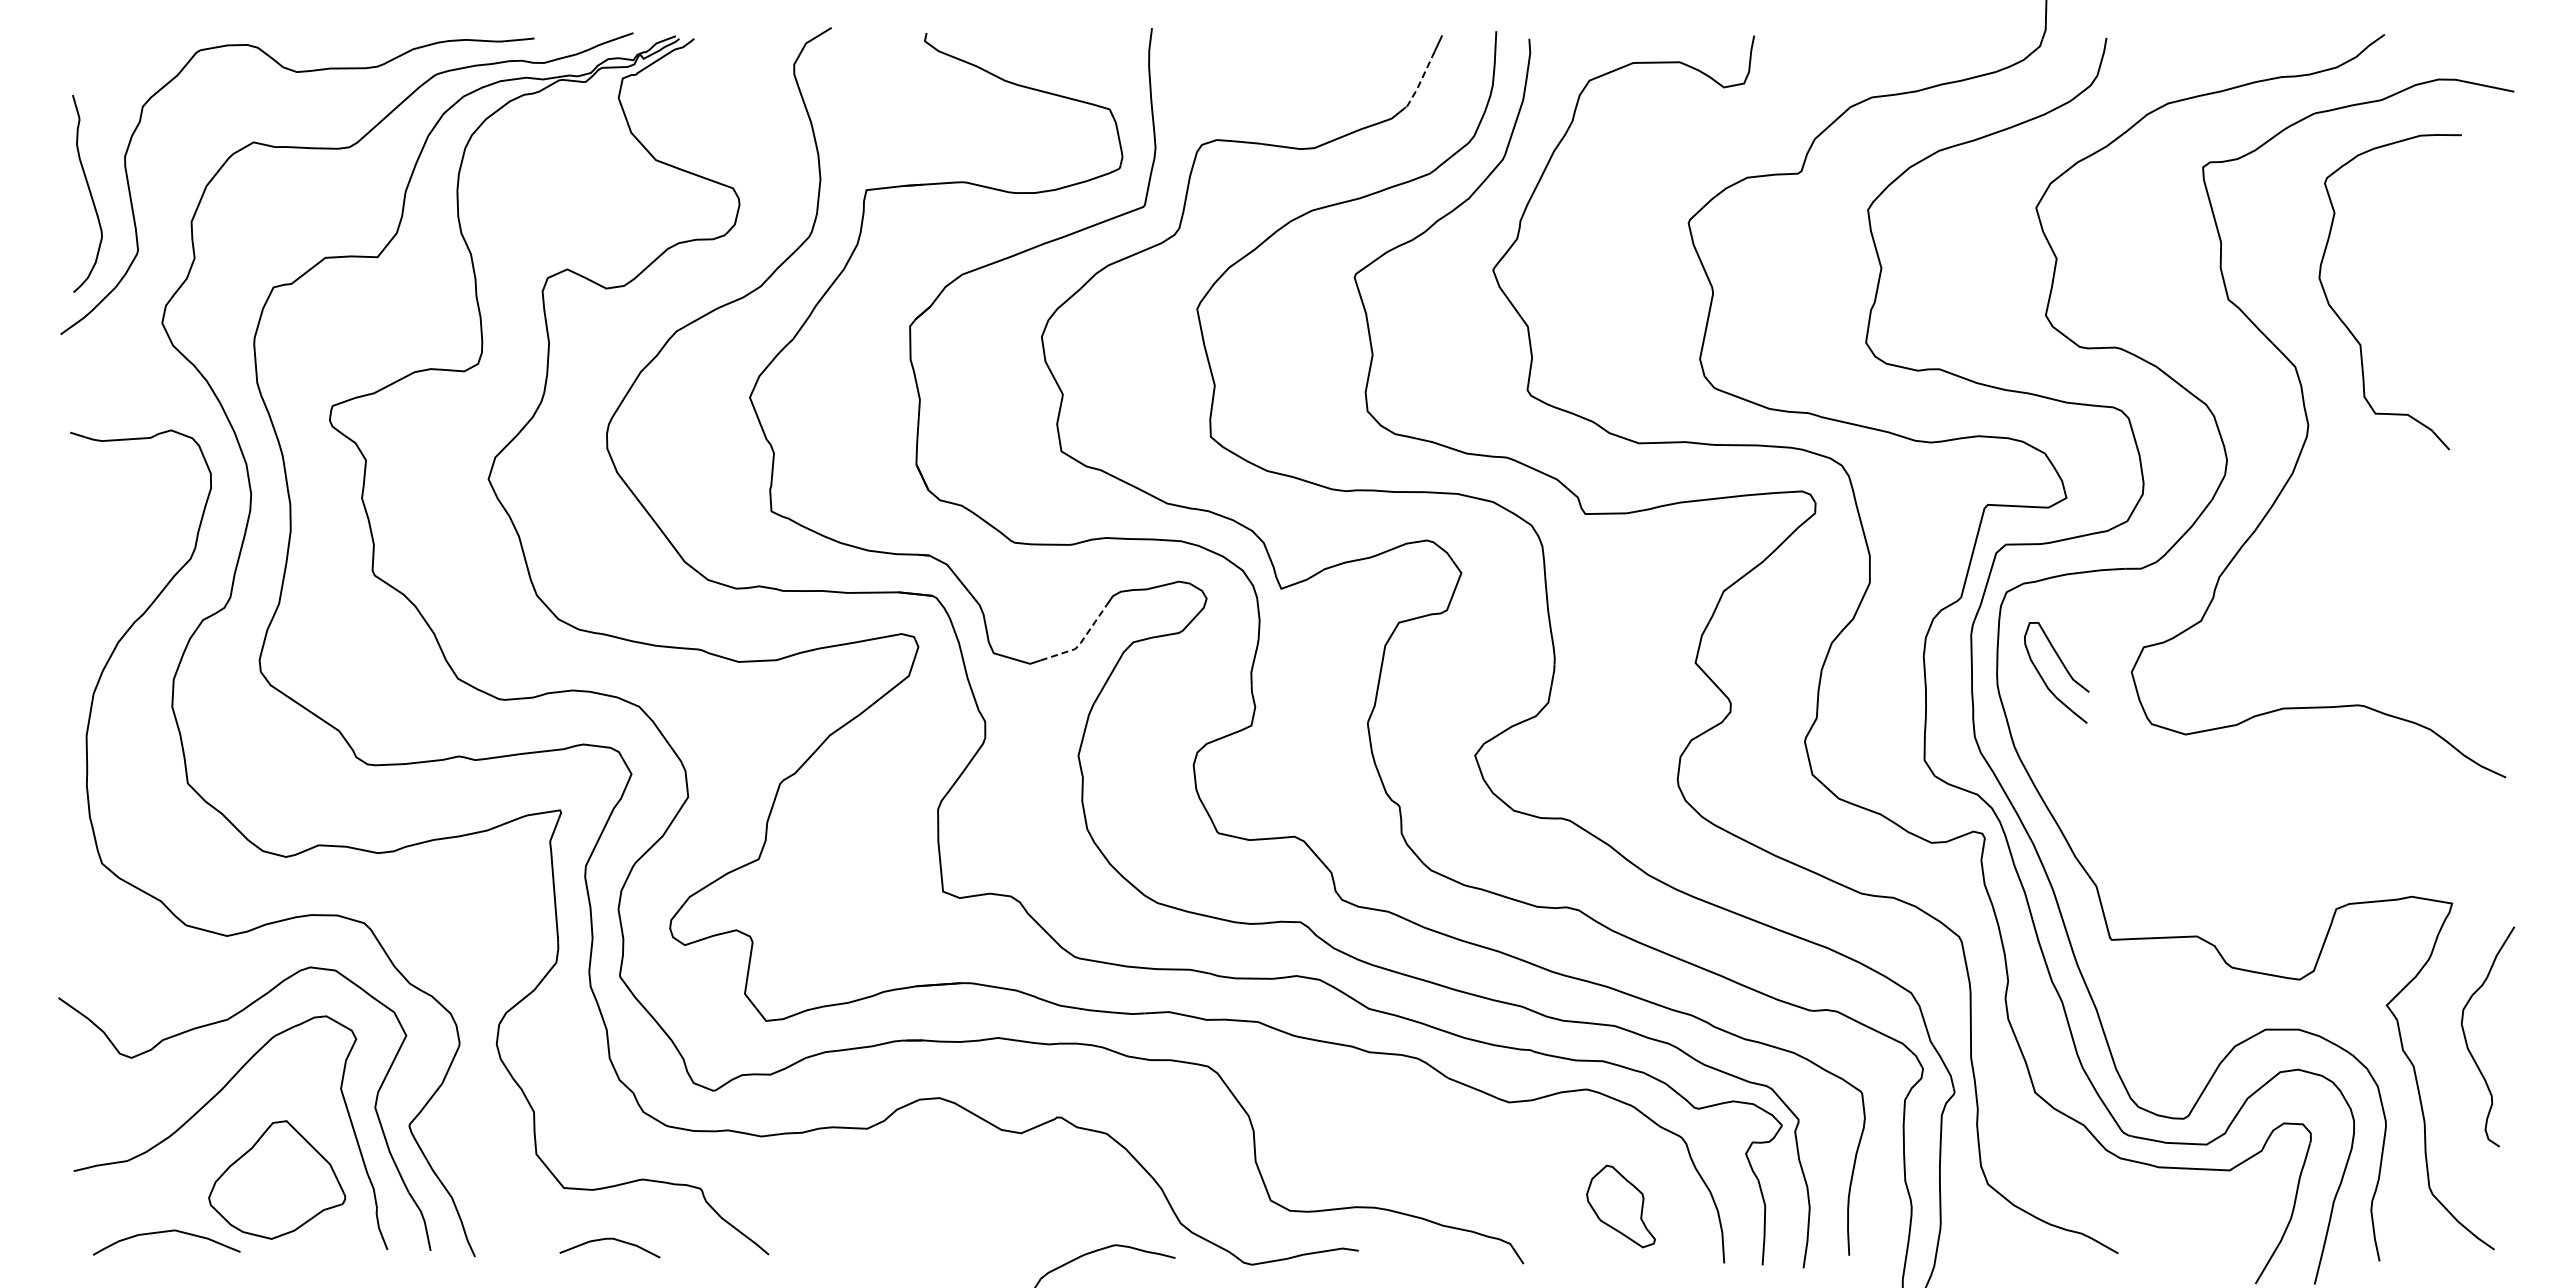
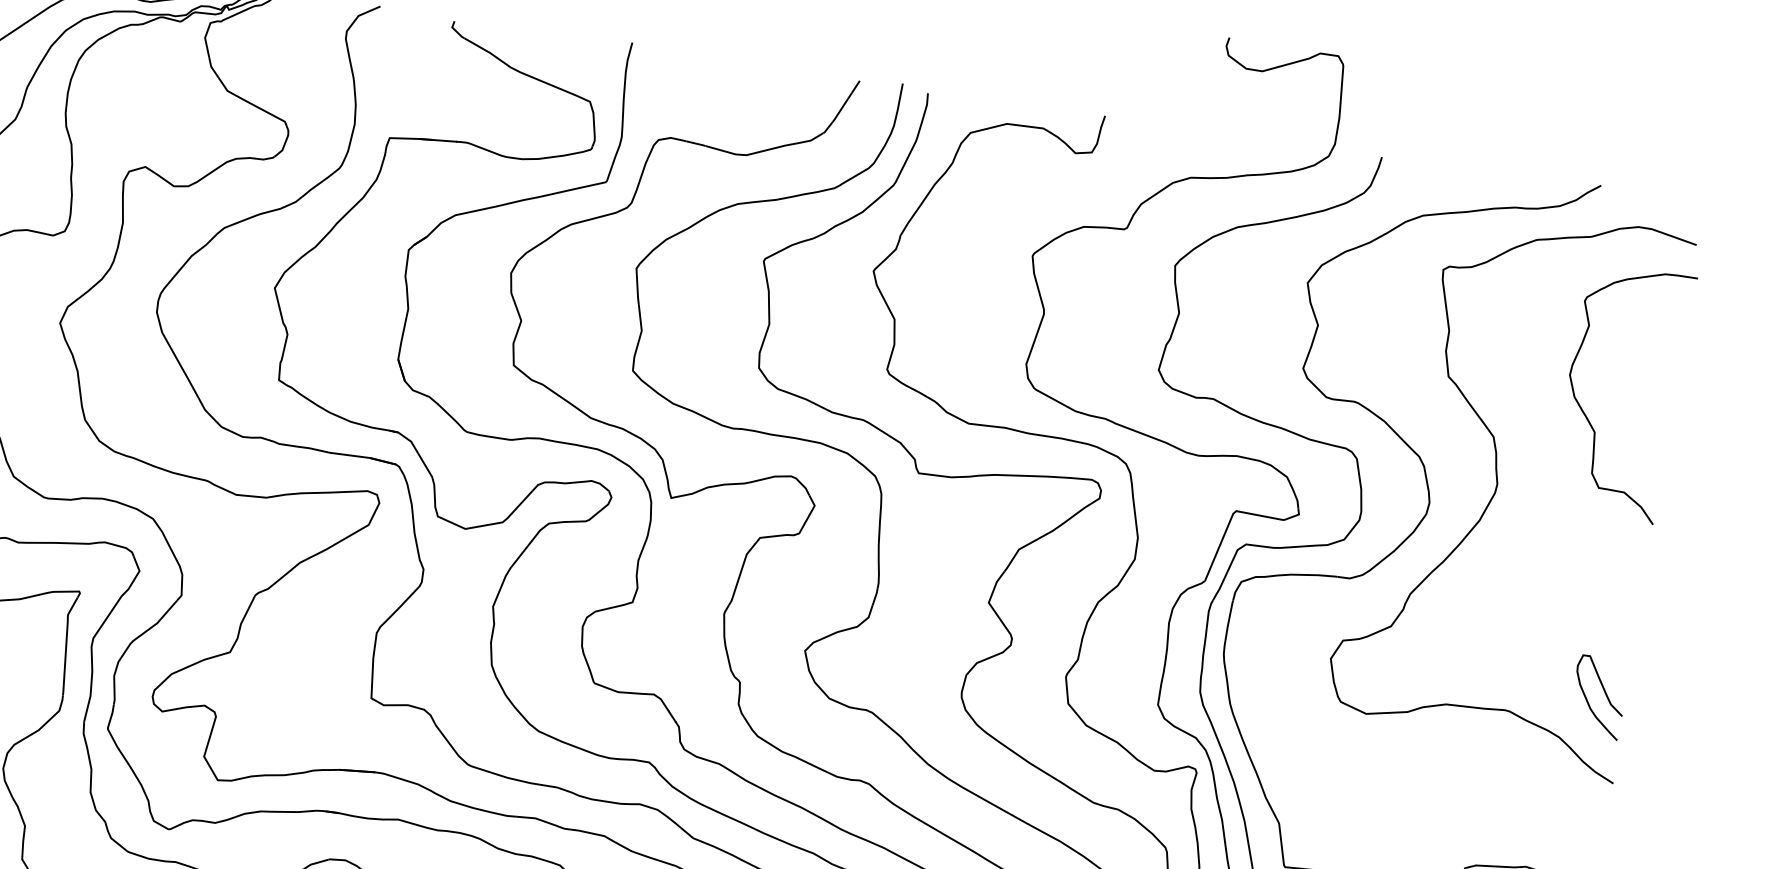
line: (1420, 81) -> (837, 114), dashed -> solid
curve: (2349, 328) -> (1587, 418), moved
line: (1080, 643) -> (507, 518), dashed -> solid
curve: (2064, 668) -> (1605, 694), moved

